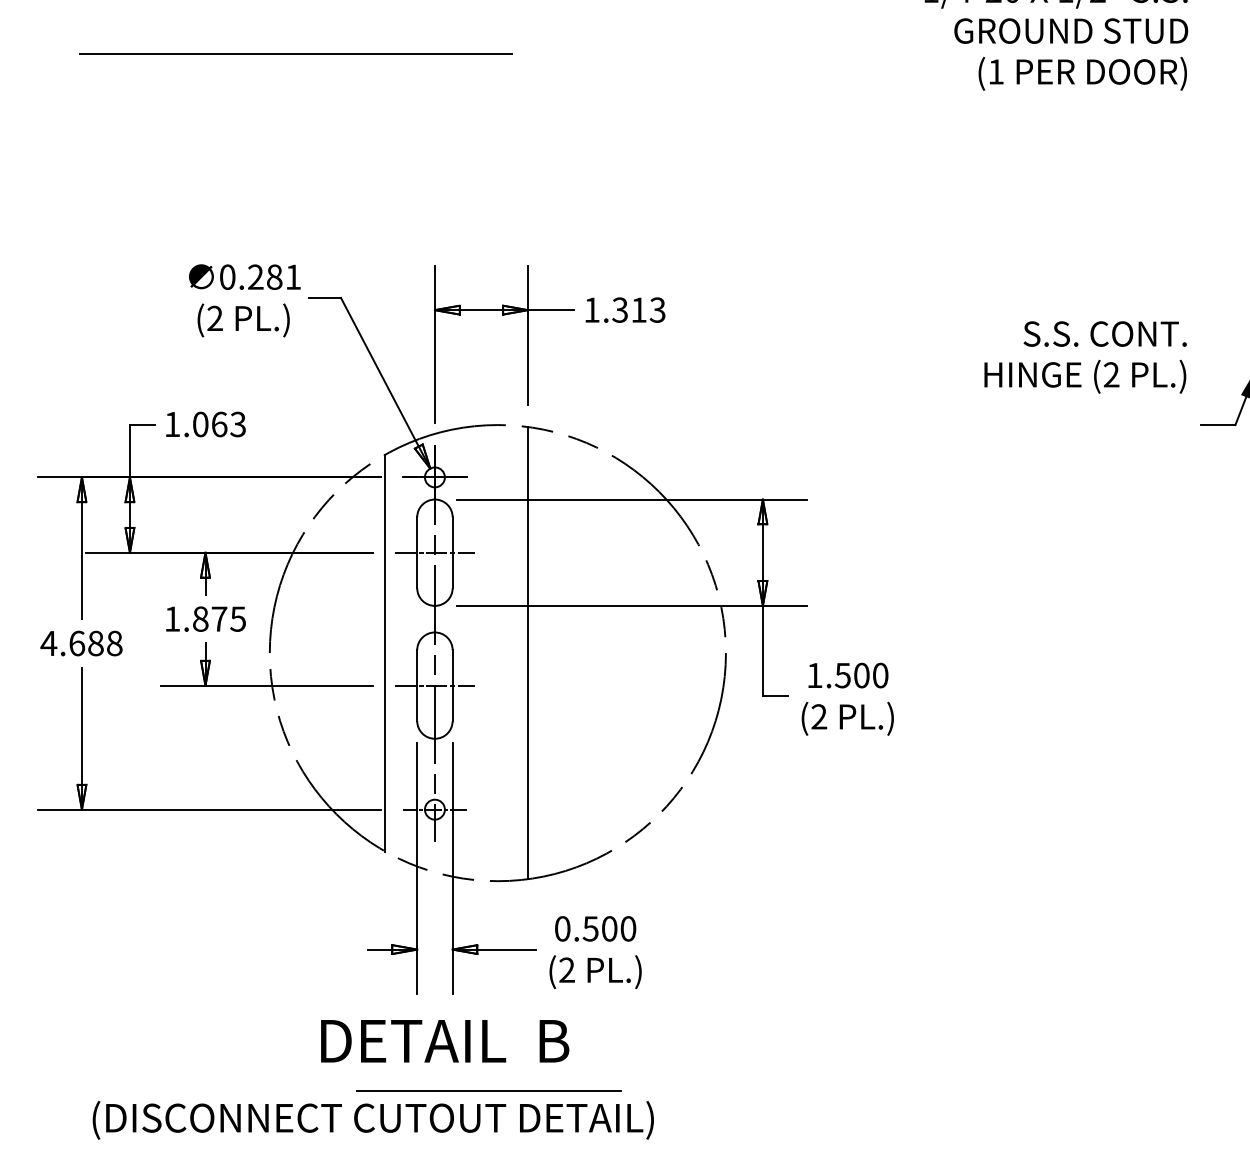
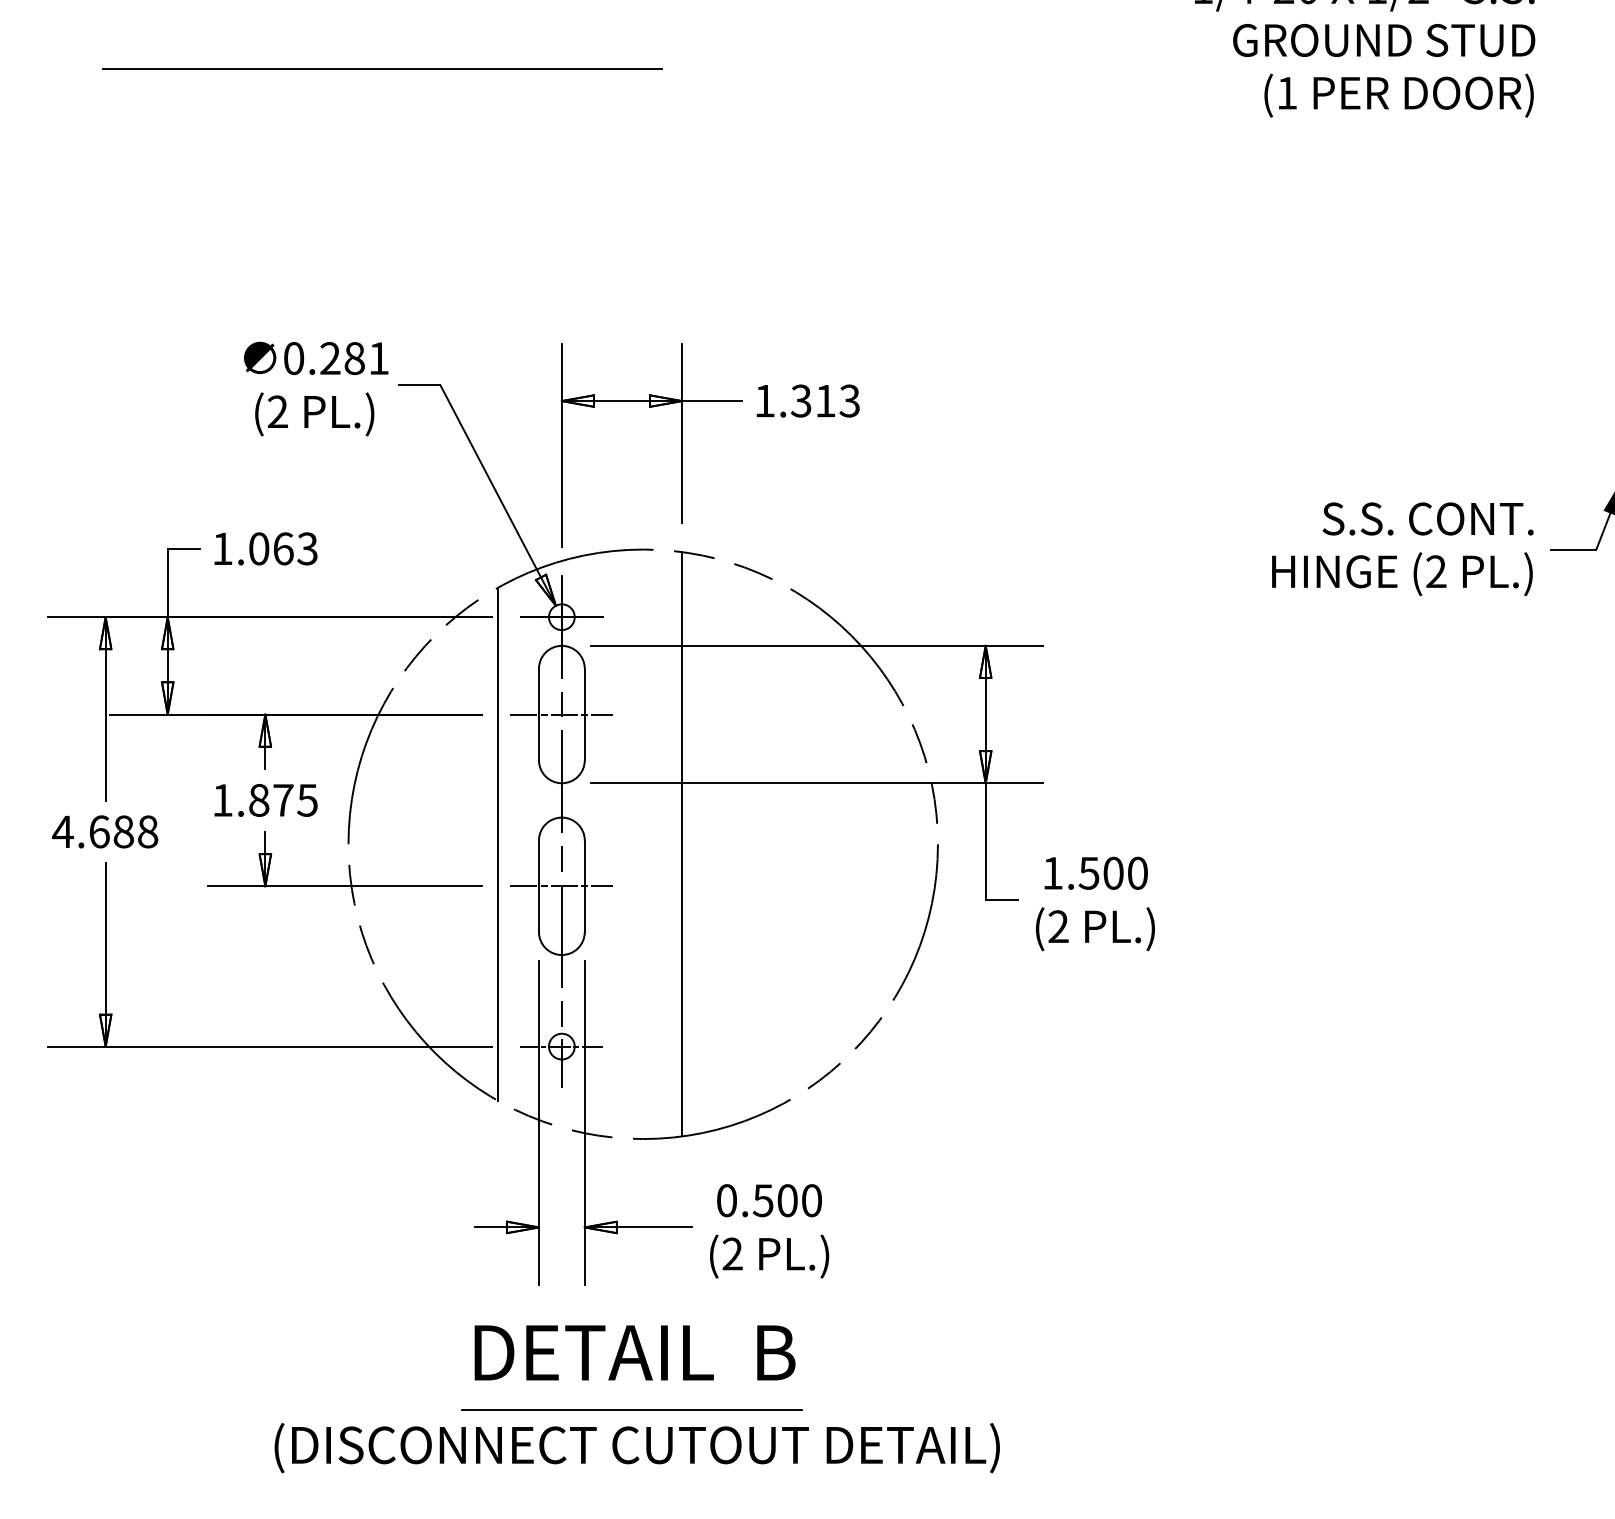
text: (1085, 357) -> (1402, 549), moved
text: (444, 1040) -> (634, 1352), moved
text: (372, 1120) -> (636, 1448), moved

